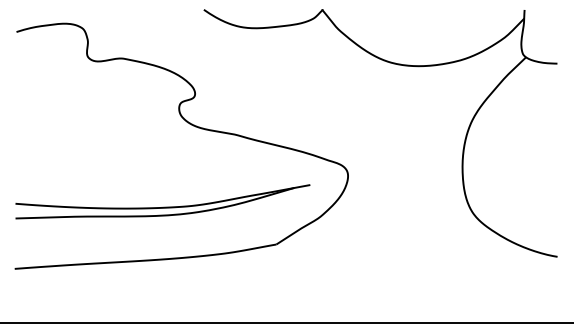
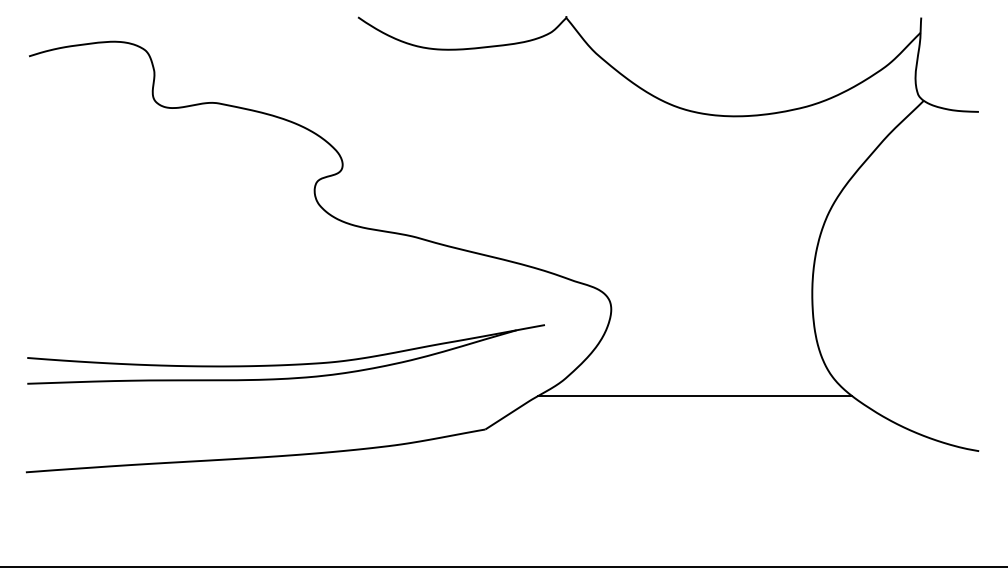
line: (395, 225) -> (694, 396), added

